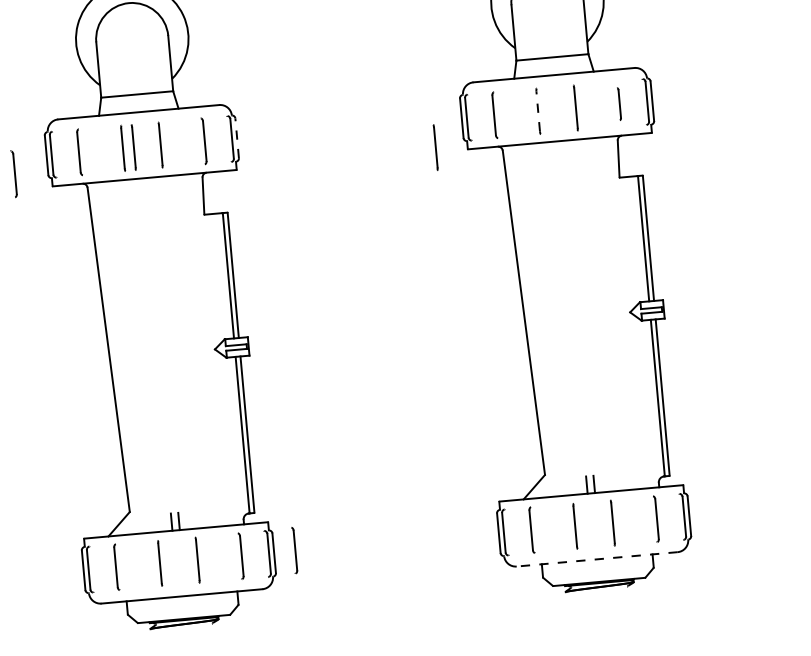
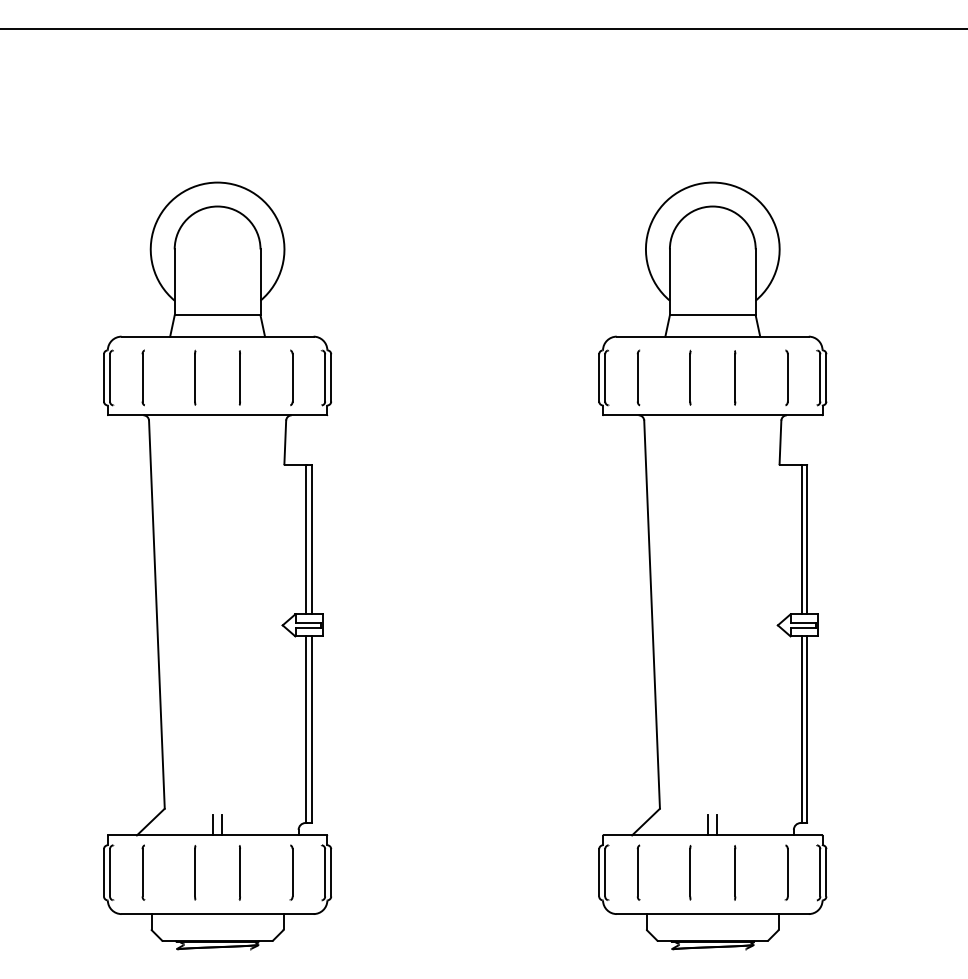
part: (618, 103) -> (786, 377), size x1.43
line: (538, 111) -> (690, 377), dashed -> solid
line: (237, 137) -> (331, 377), dashed -> solid
line: (133, 147) -> (207, 377), removed
line: (435, 147) -> (565, 409), removed
part: (14, 173) -> (63, 396), removed
part: (294, 550) -> (355, 871), removed
line: (596, 559) -> (712, 914), dashed -> solid

